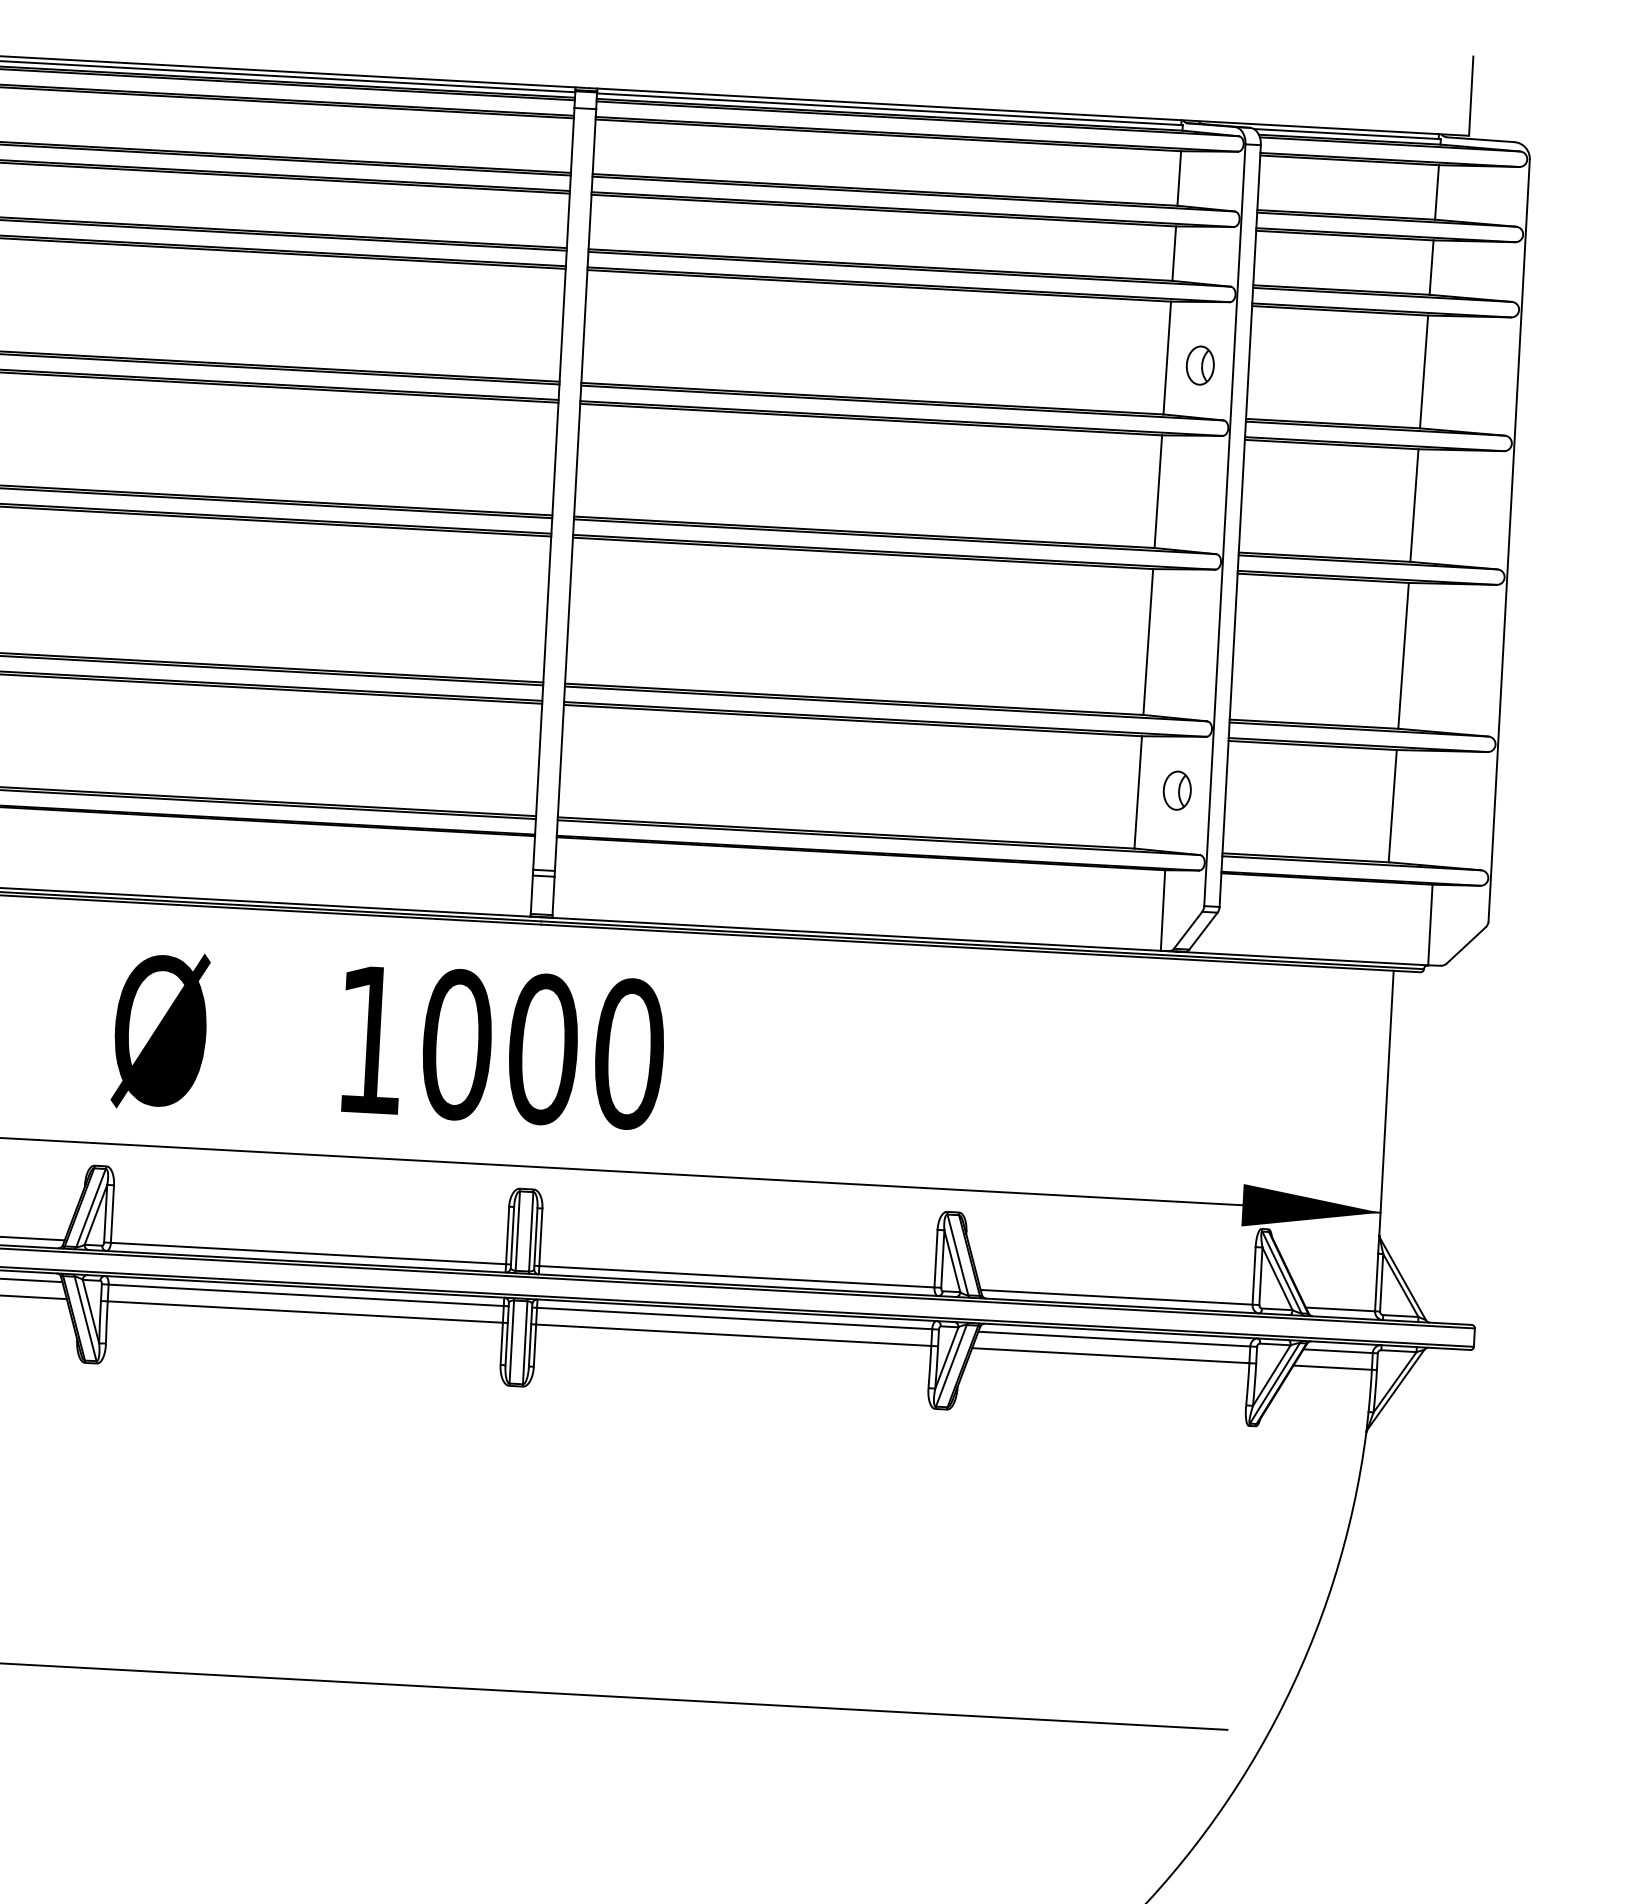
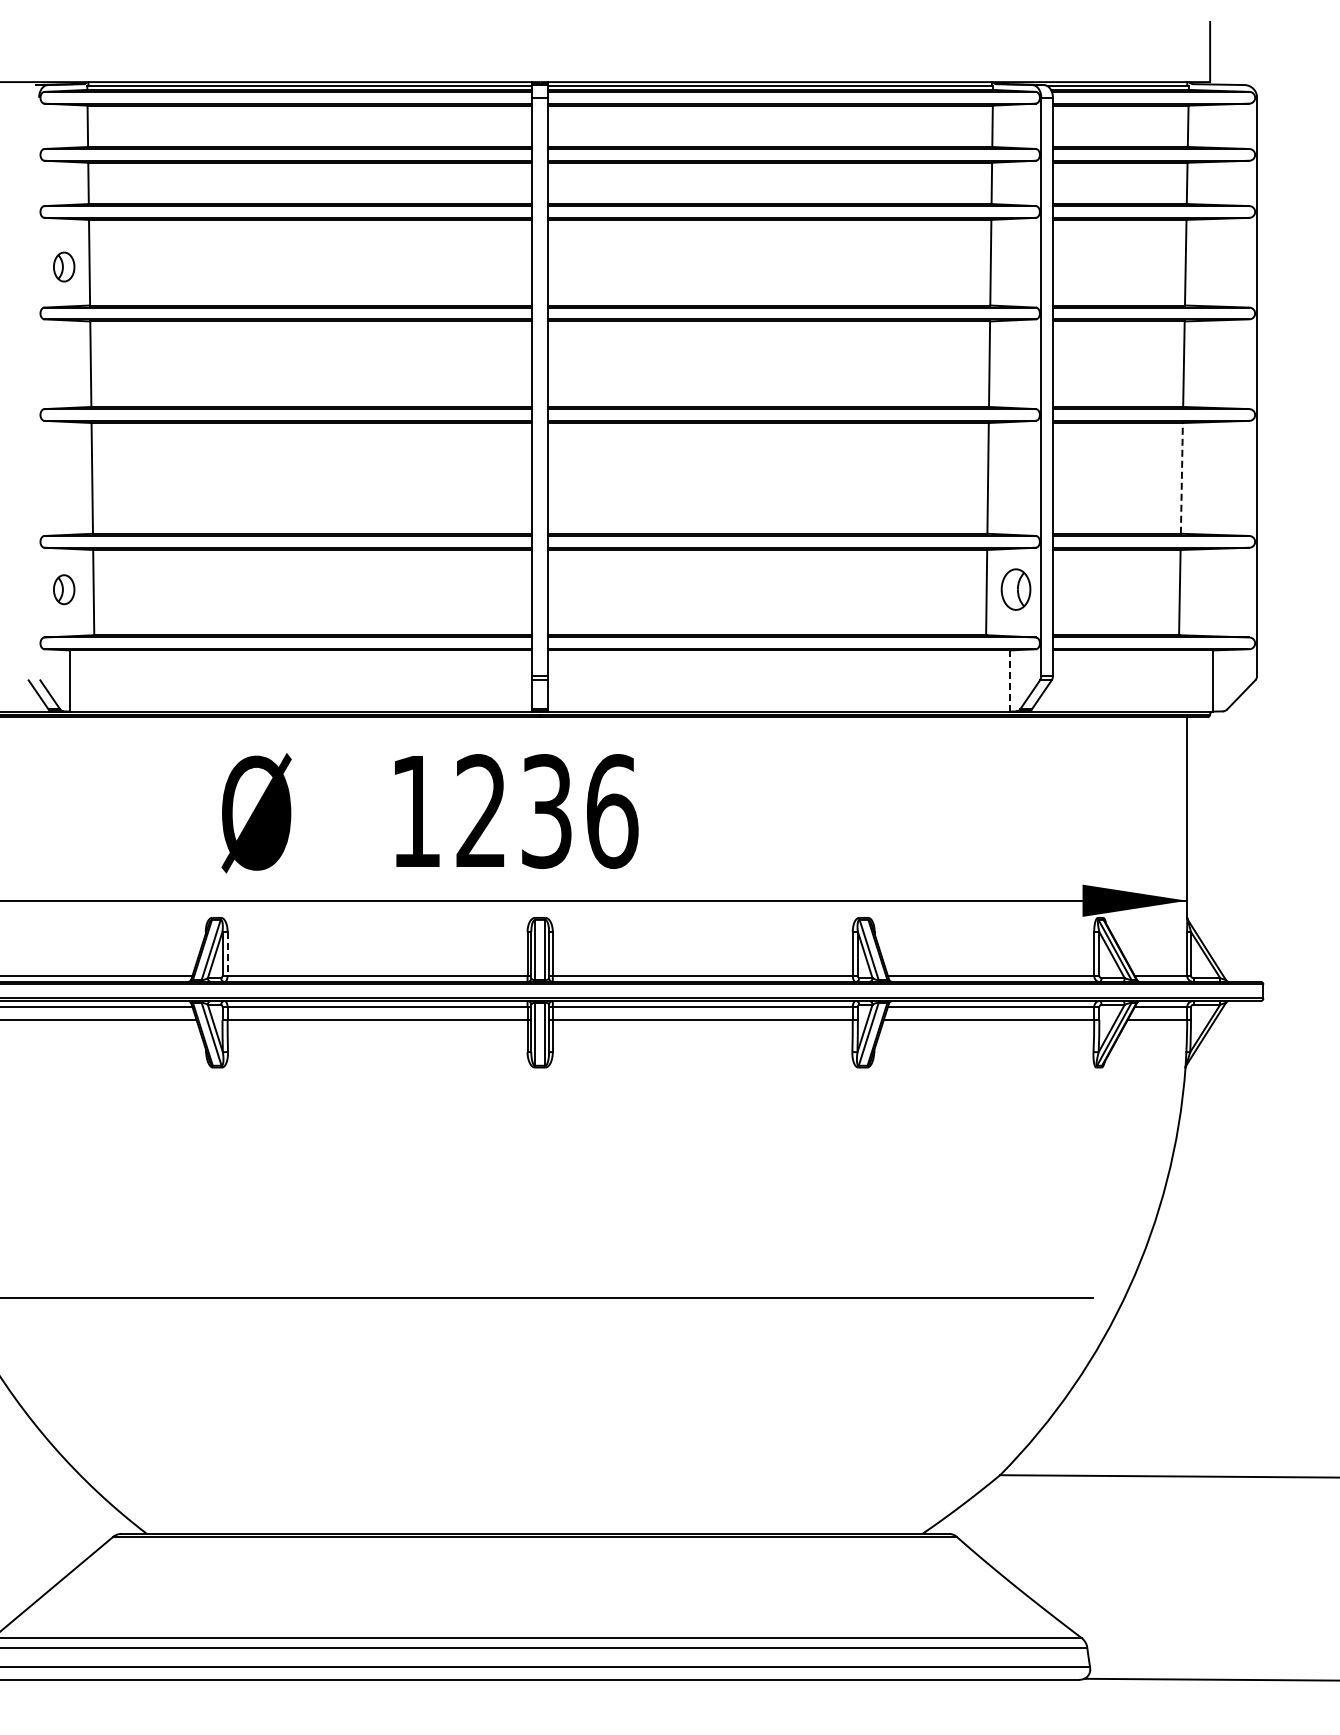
part: (1200, 364) -> (1016, 266), removed
line: (1403, 654) -> (1181, 477), solid -> dashed
part: (1177, 790) -> (1016, 589), size x1.4
line: (1163, 911) -> (1010, 681), solid -> dashed
text: (542, 1049) -> (546, 811), 1000 -> 1236
line: (112, 1213) -> (227, 953), solid -> dashed

